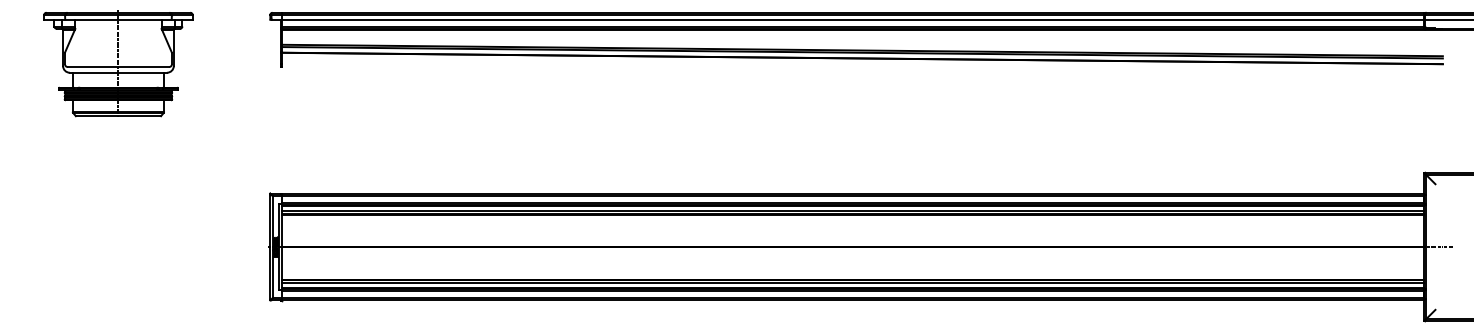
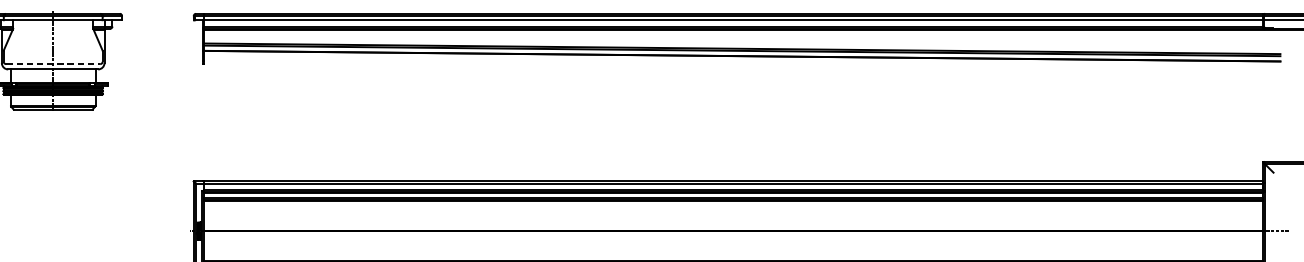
line: (118, 67) -> (53, 64), solid -> dashed

